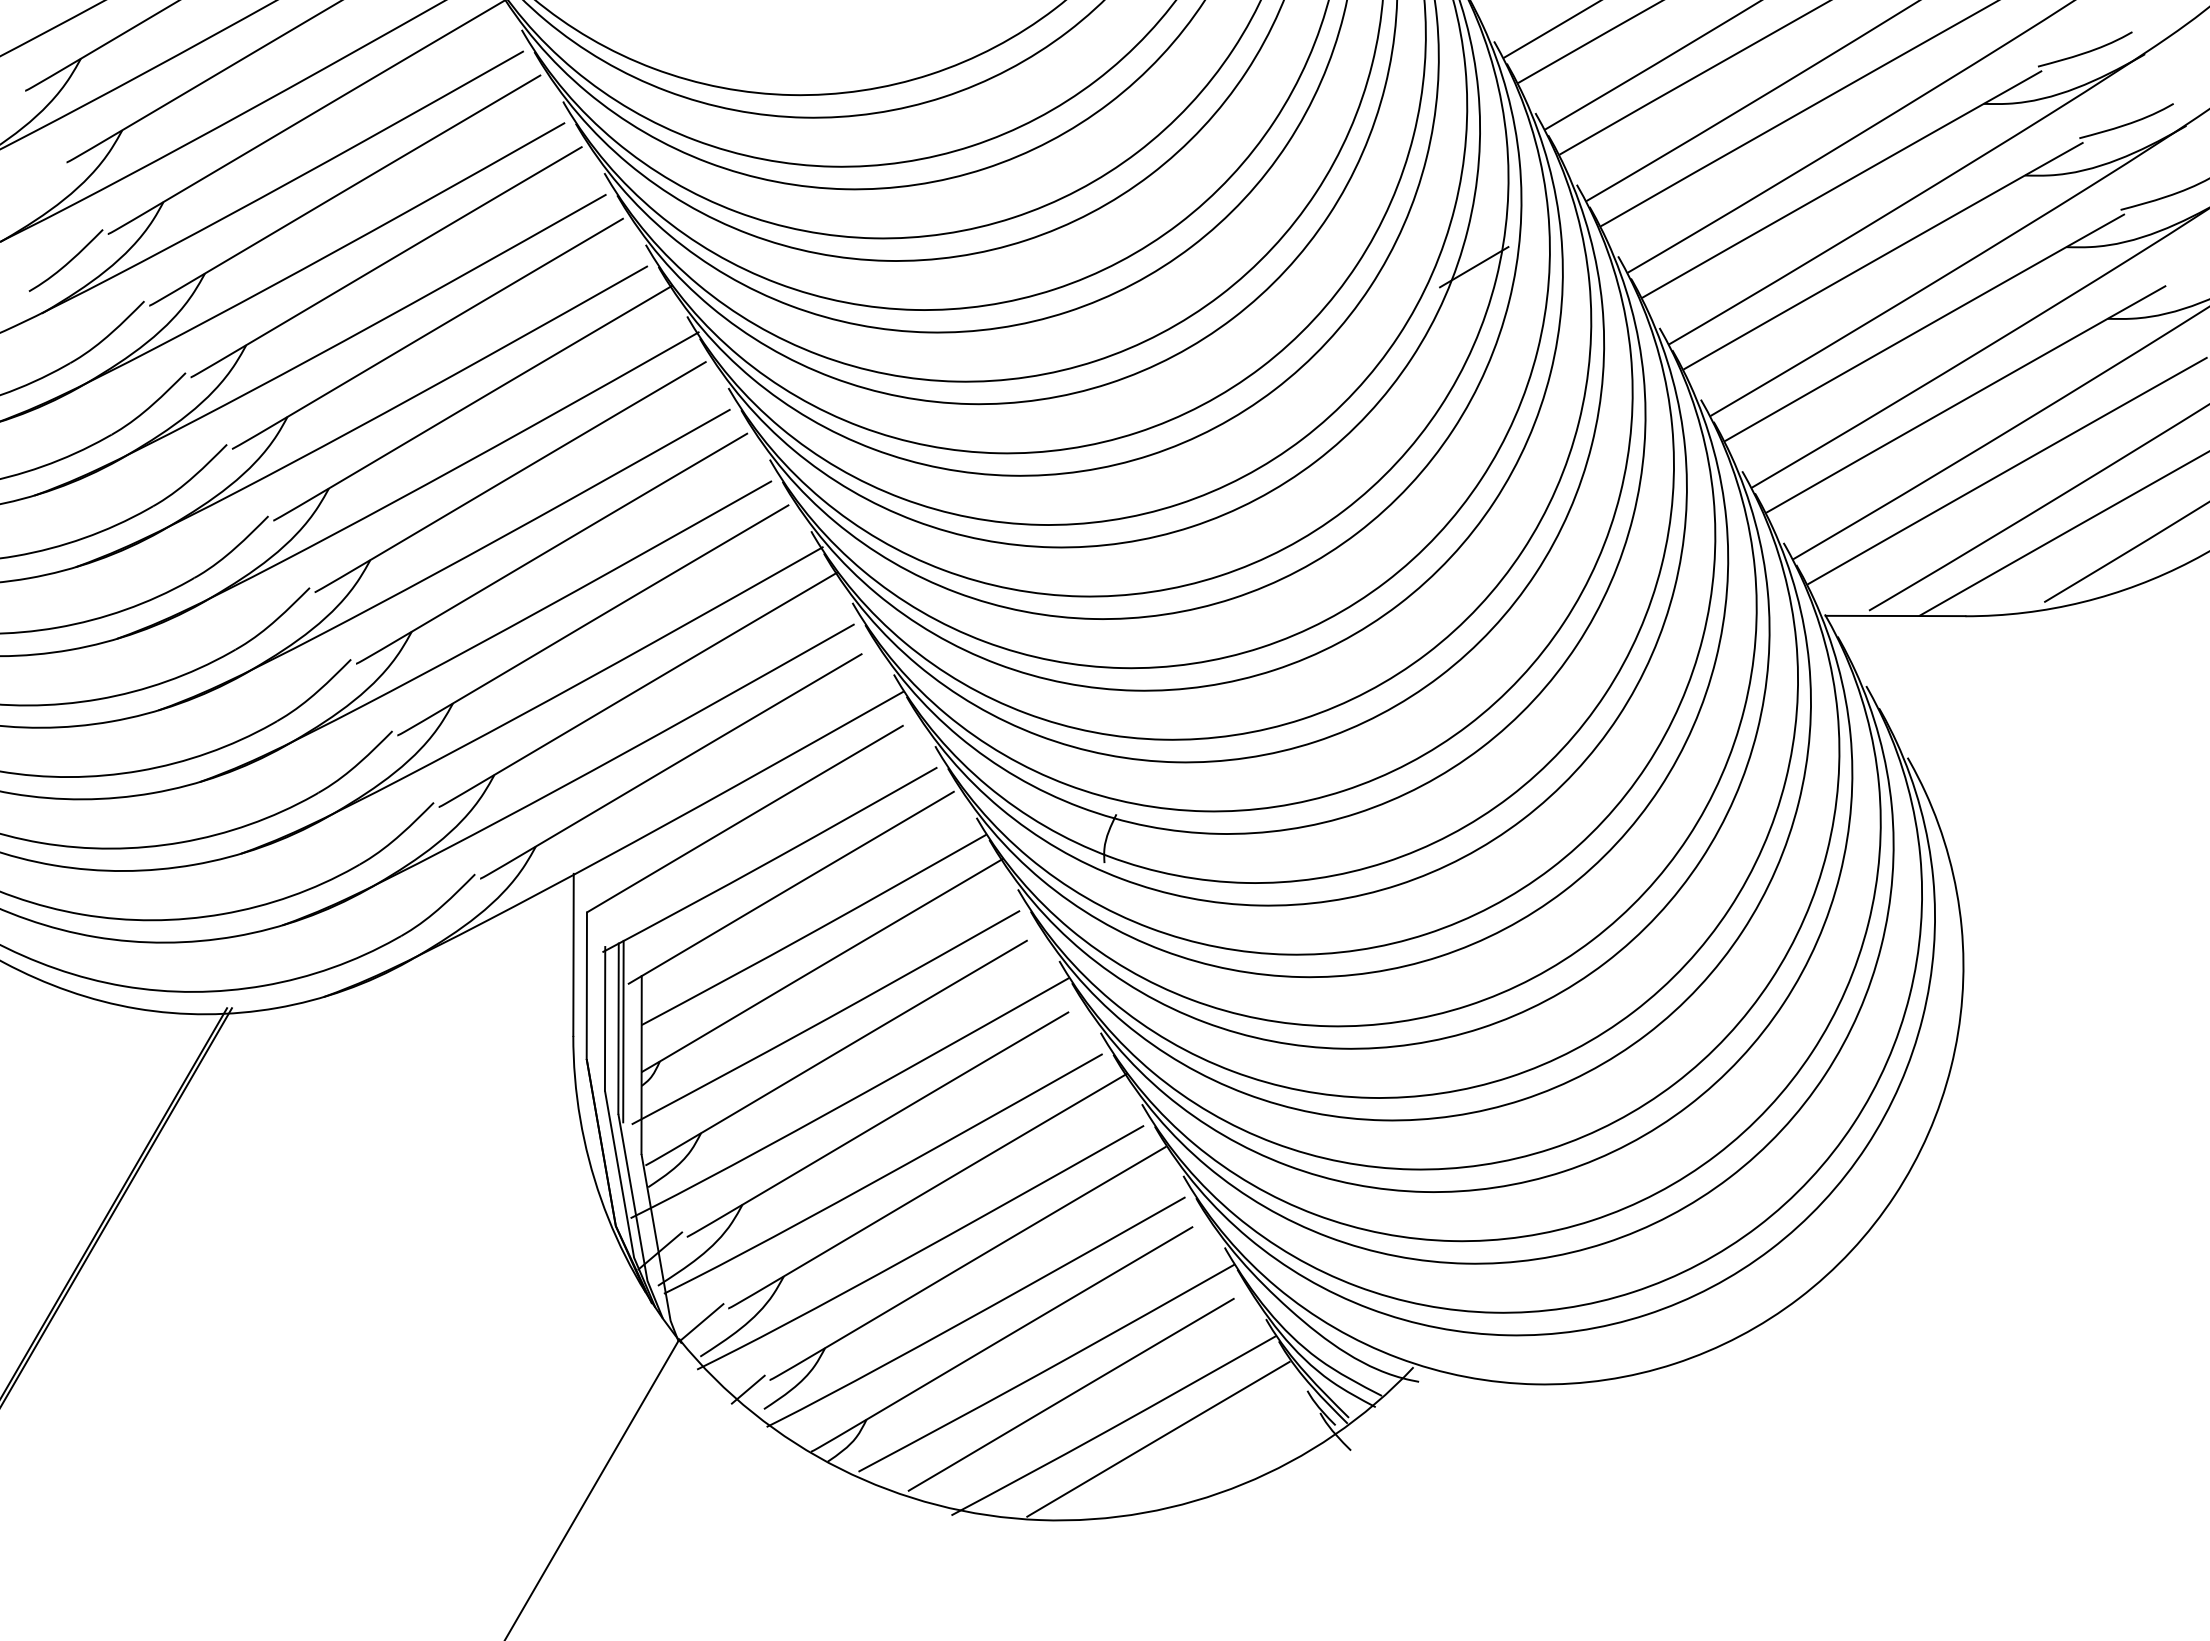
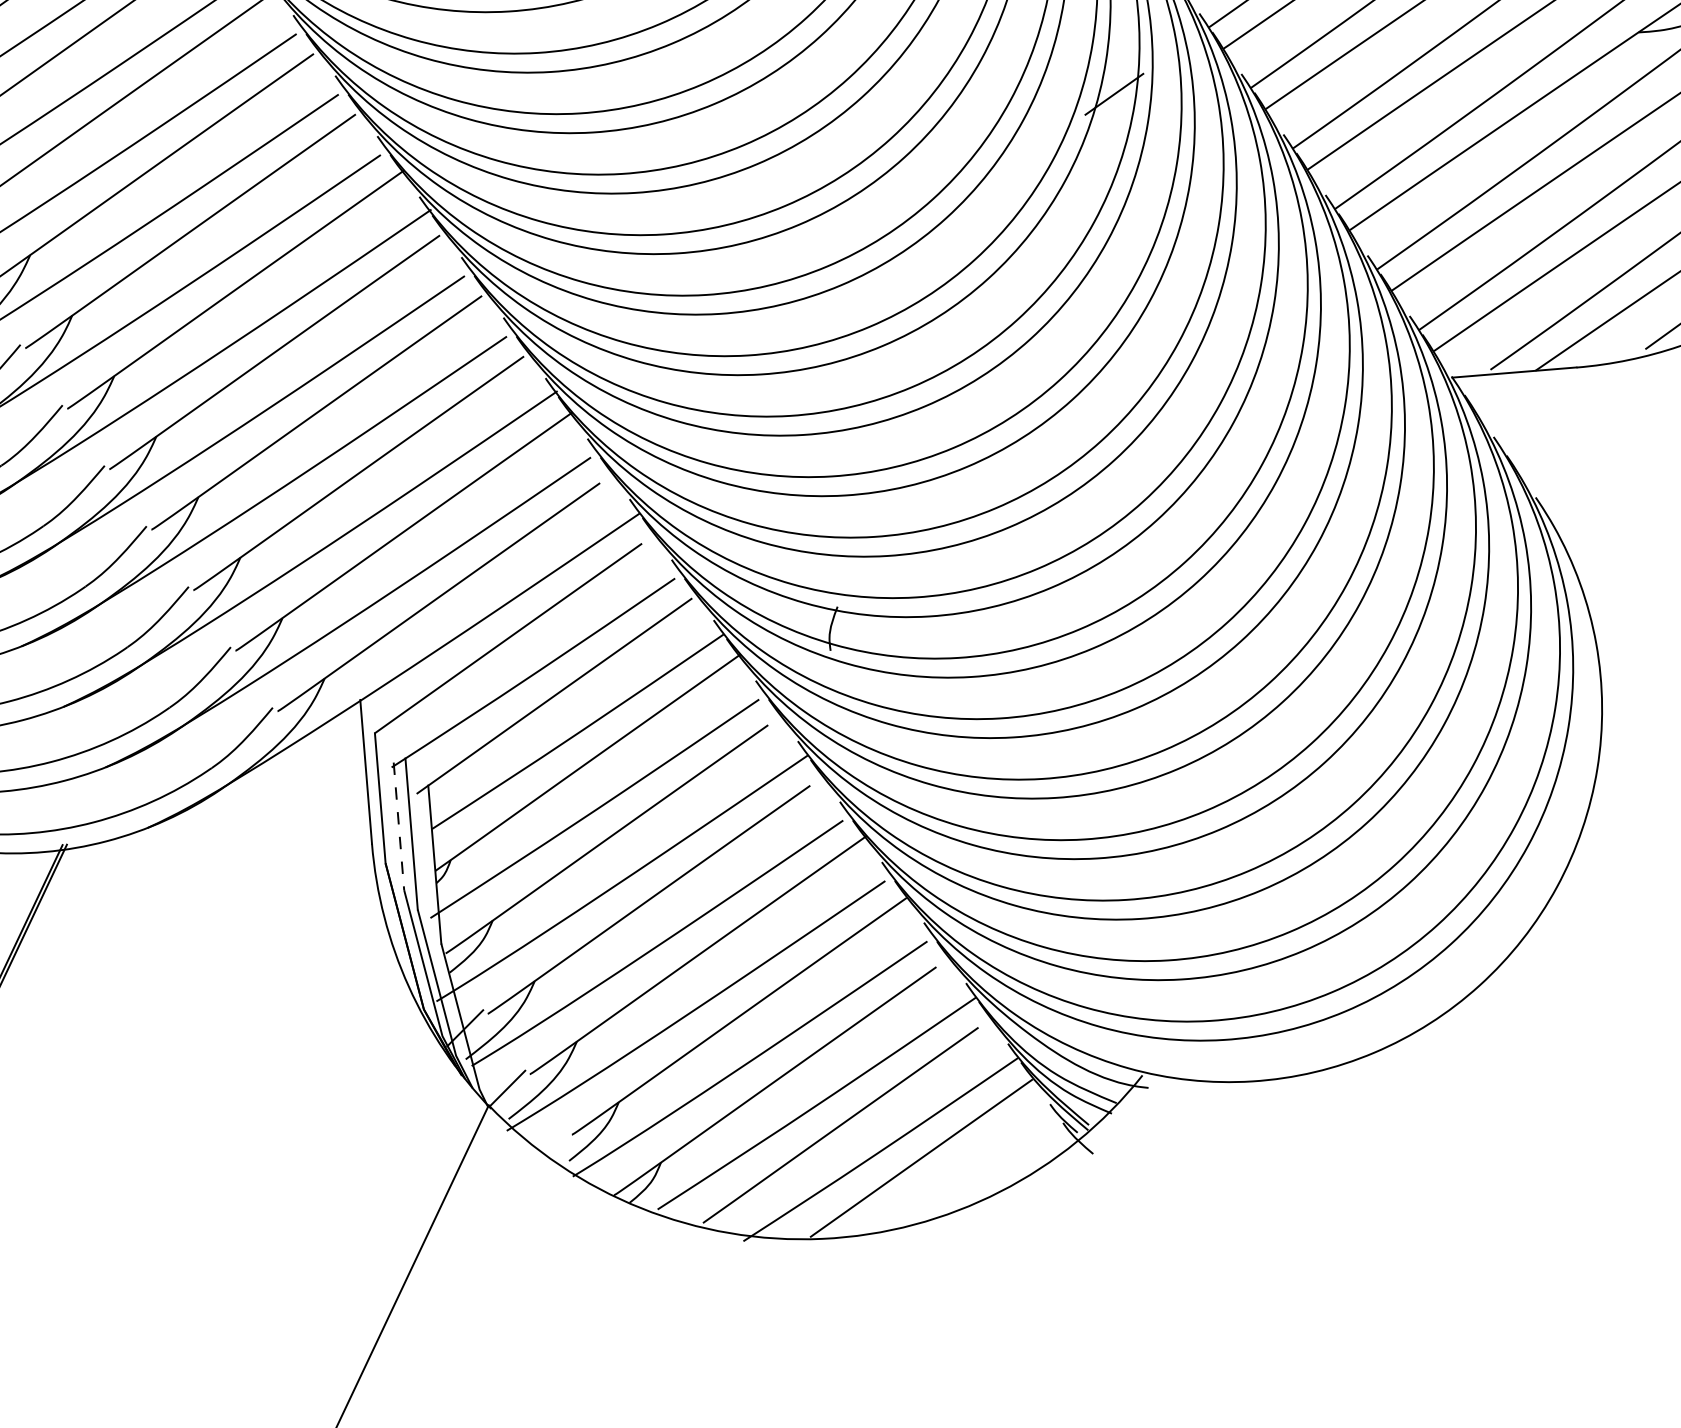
line: (605, 1018) -> (399, 826), solid -> dashed
line: (623, 1031) -> (416, 836), removed
line: (747, 1389) -> (552, 1144), removed

